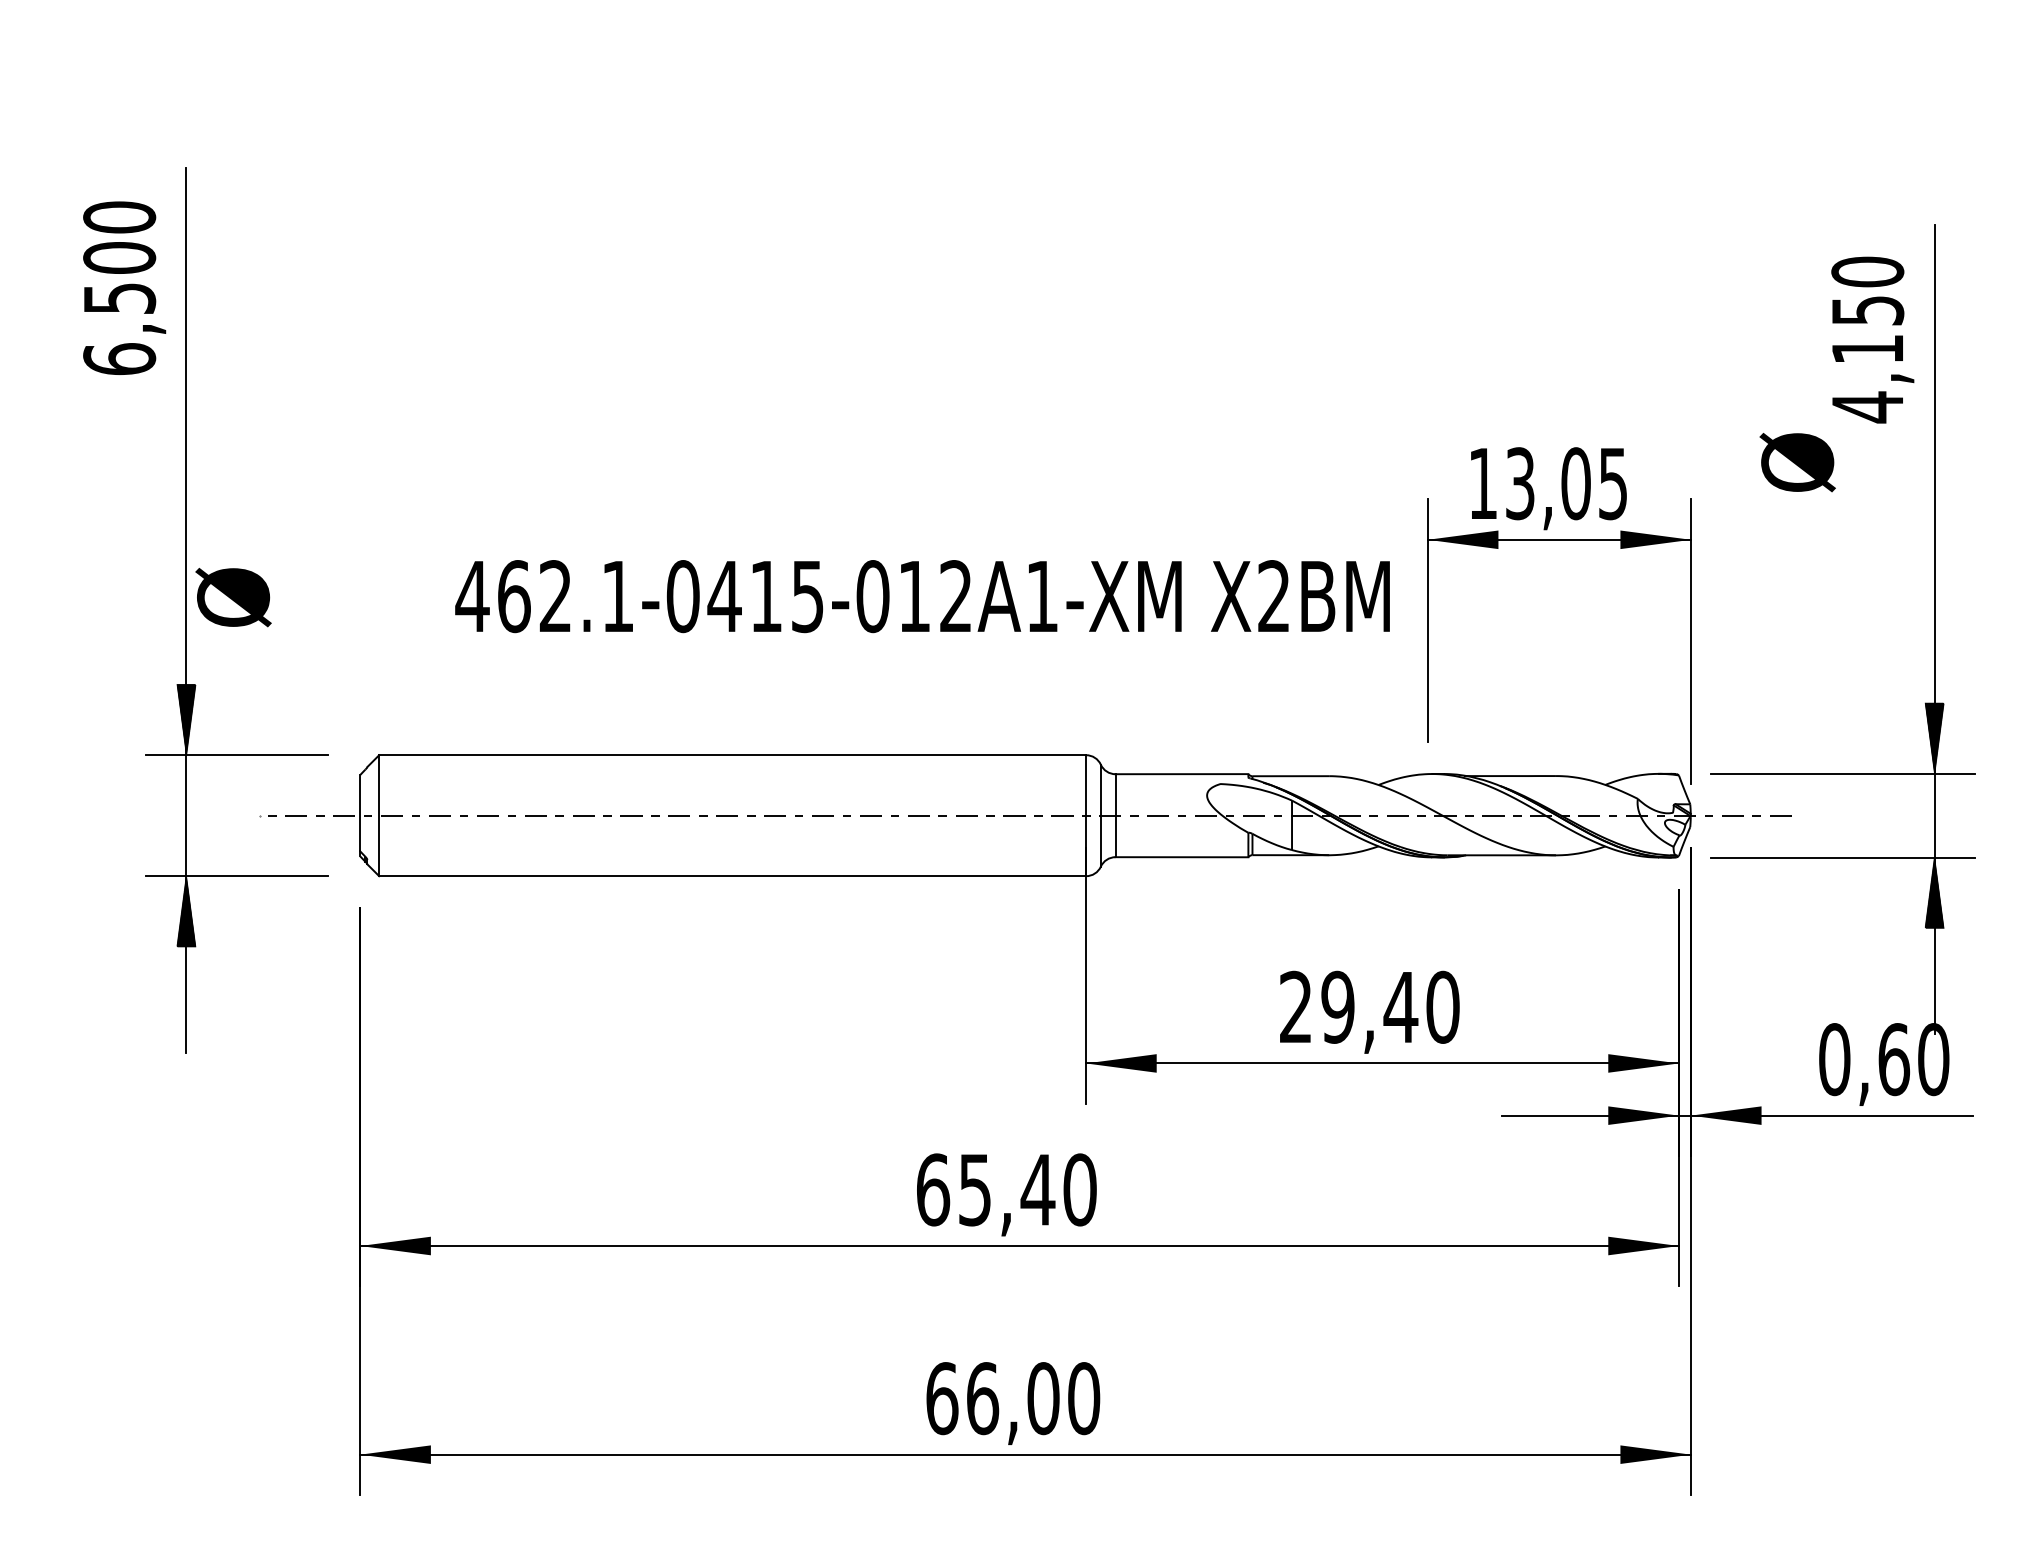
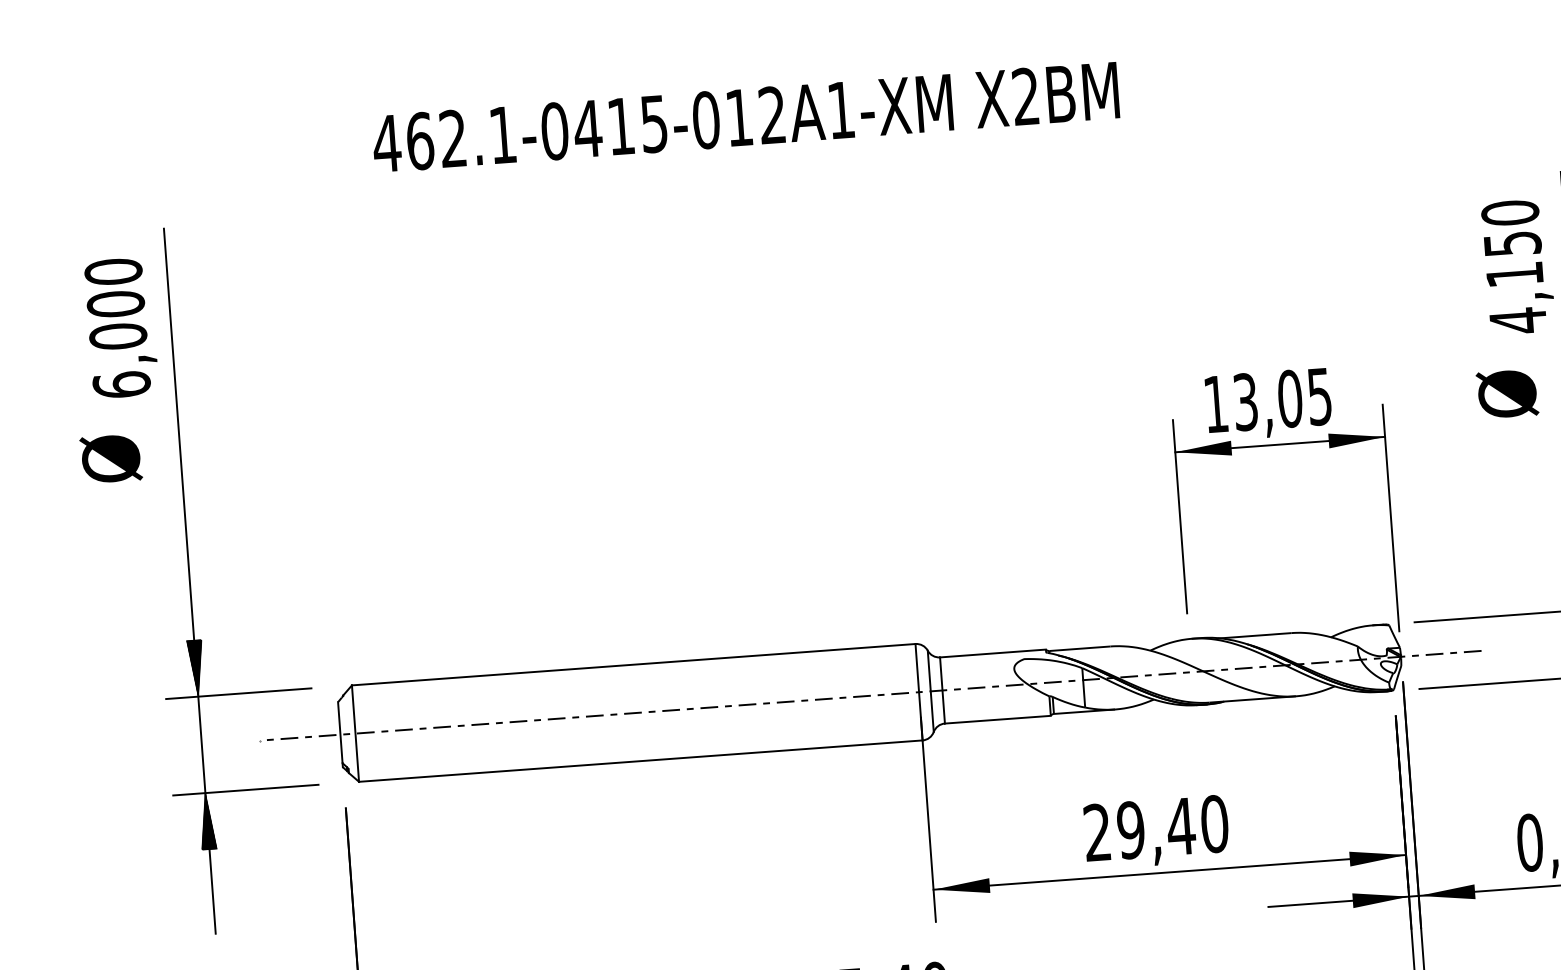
text: (119, 298) -> (118, 336), 6,500 -> 6,000
text: (1797, 462) -> (1507, 393), moved
text: (922, 596) -> (745, 117), moved
text: (233, 597) -> (111, 458), moved

